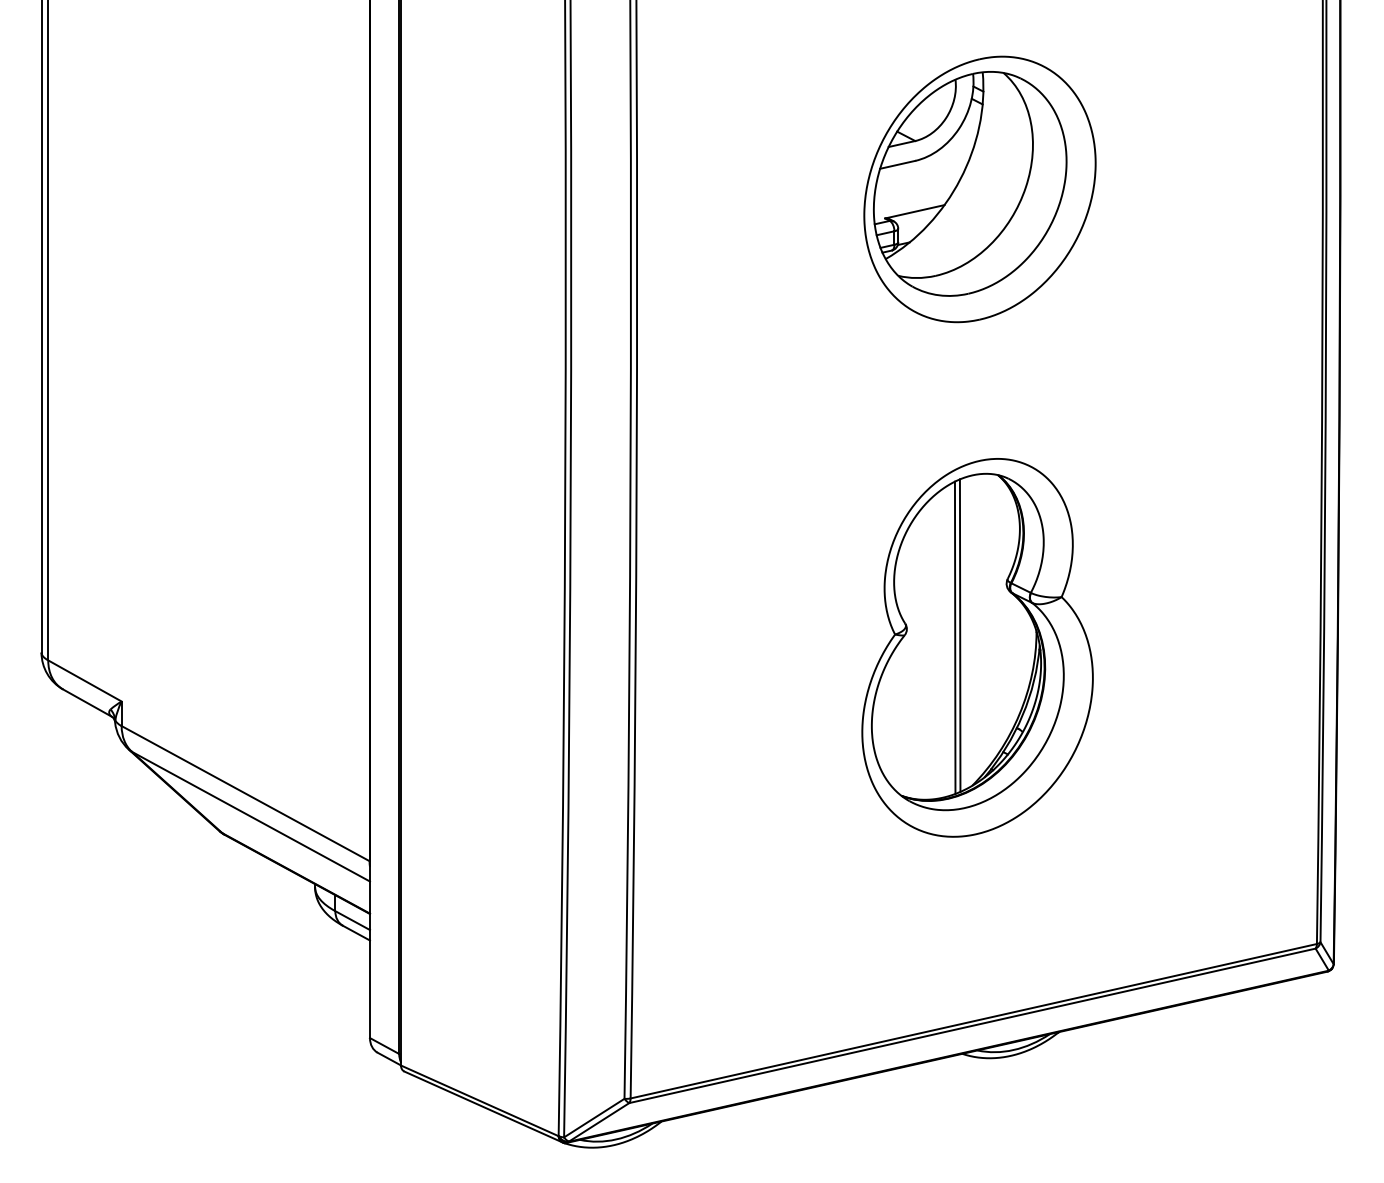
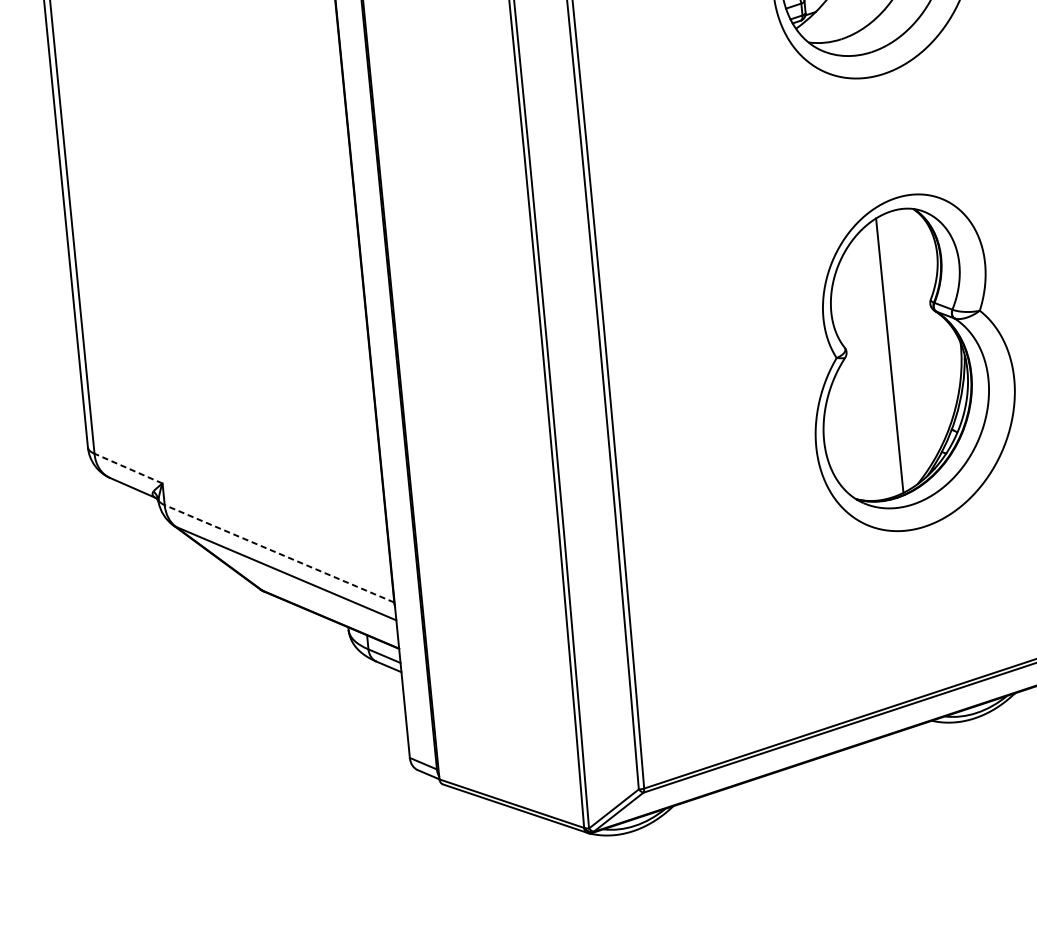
line: (959, 635) -> (893, 353), removed
line: (84, 680) -> (128, 468), solid -> dashed
line: (245, 793) -> (279, 553), solid -> dashed

